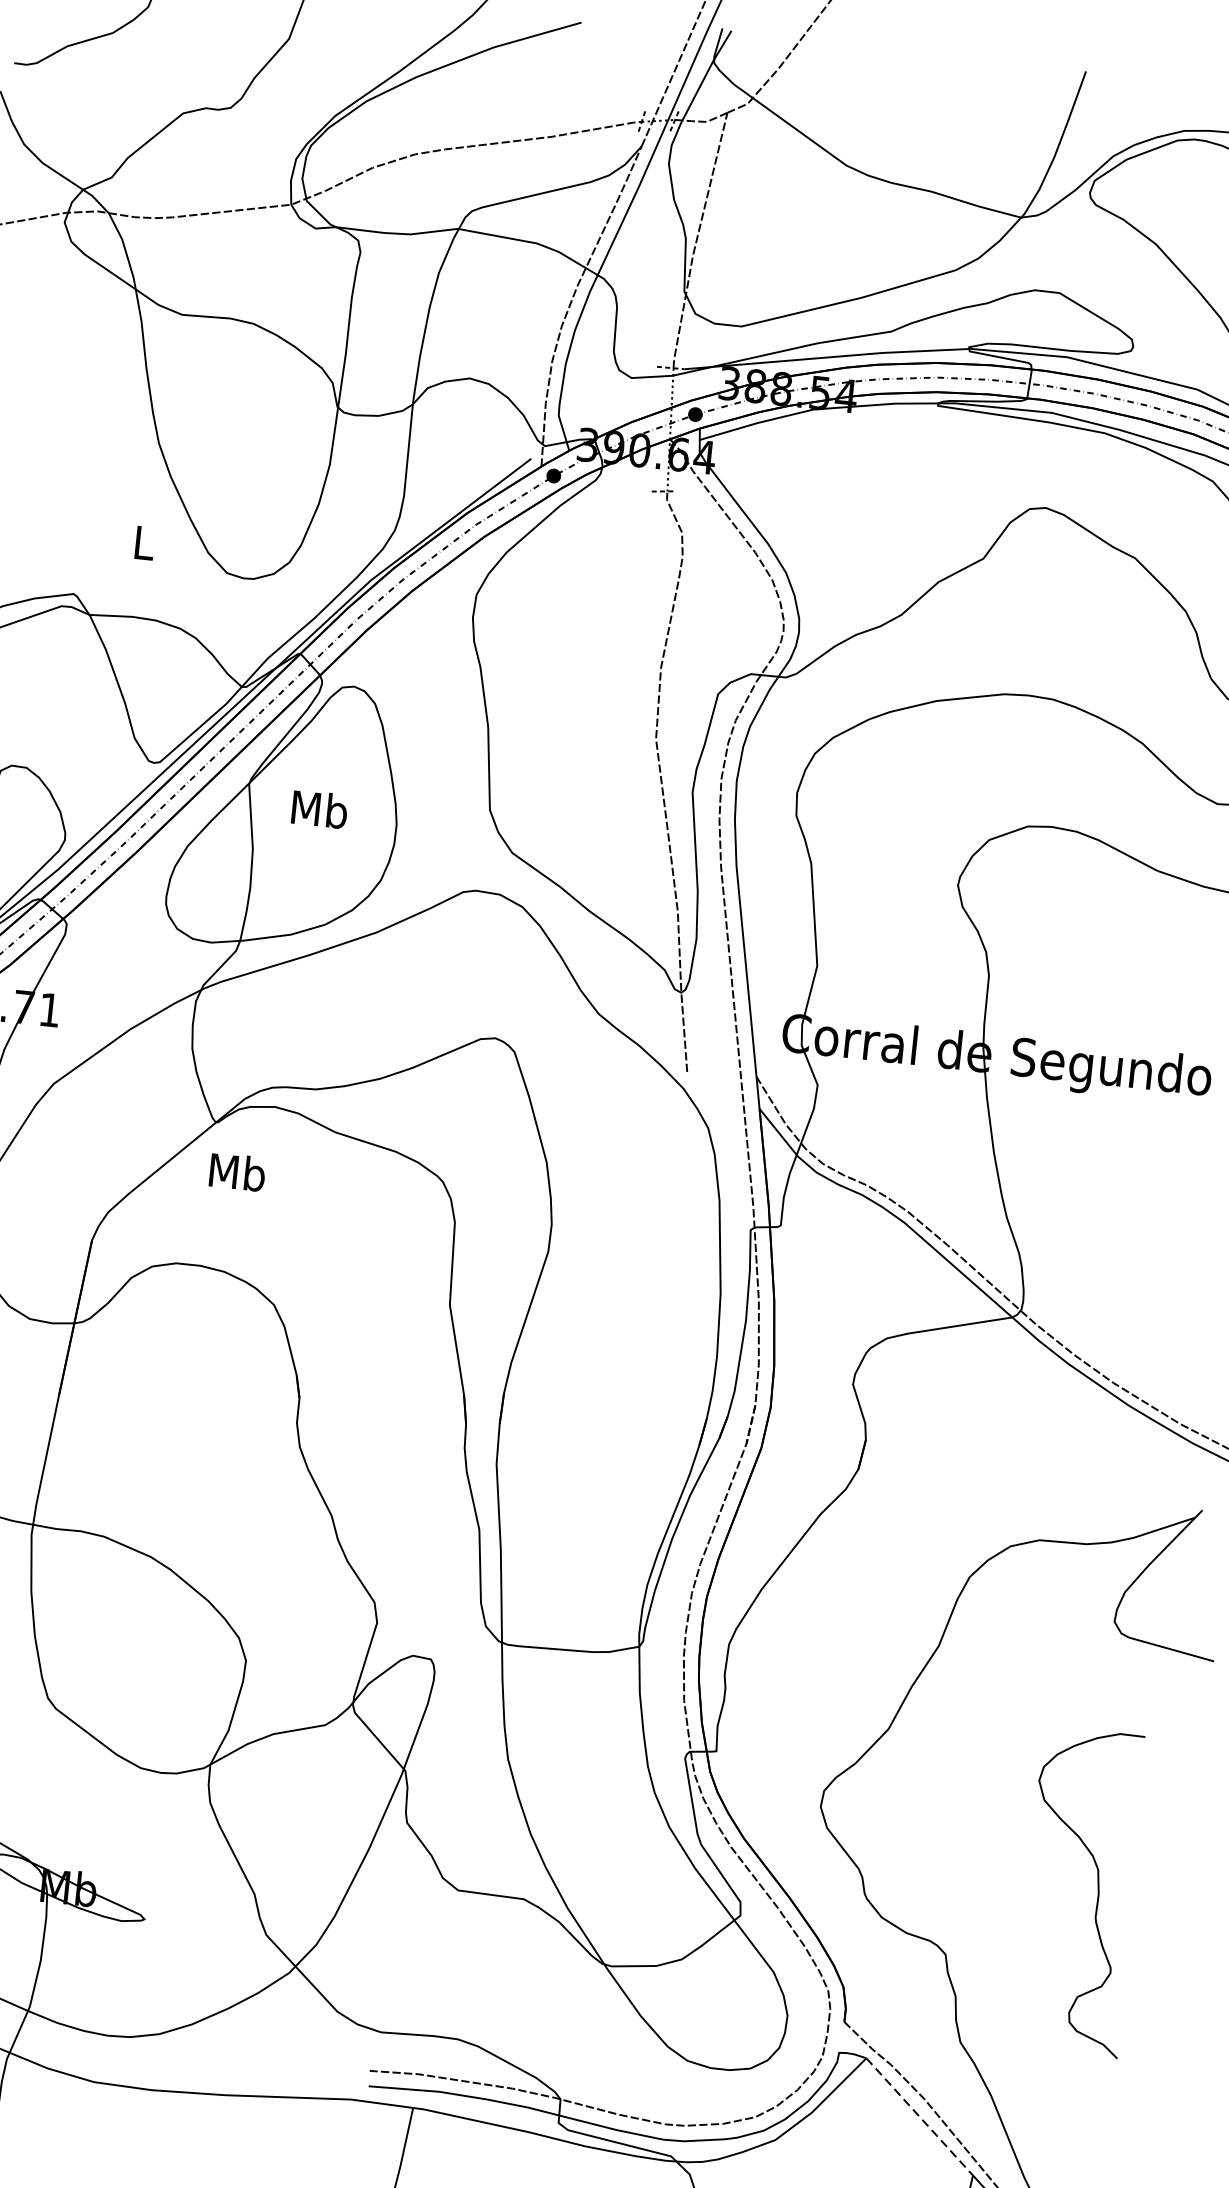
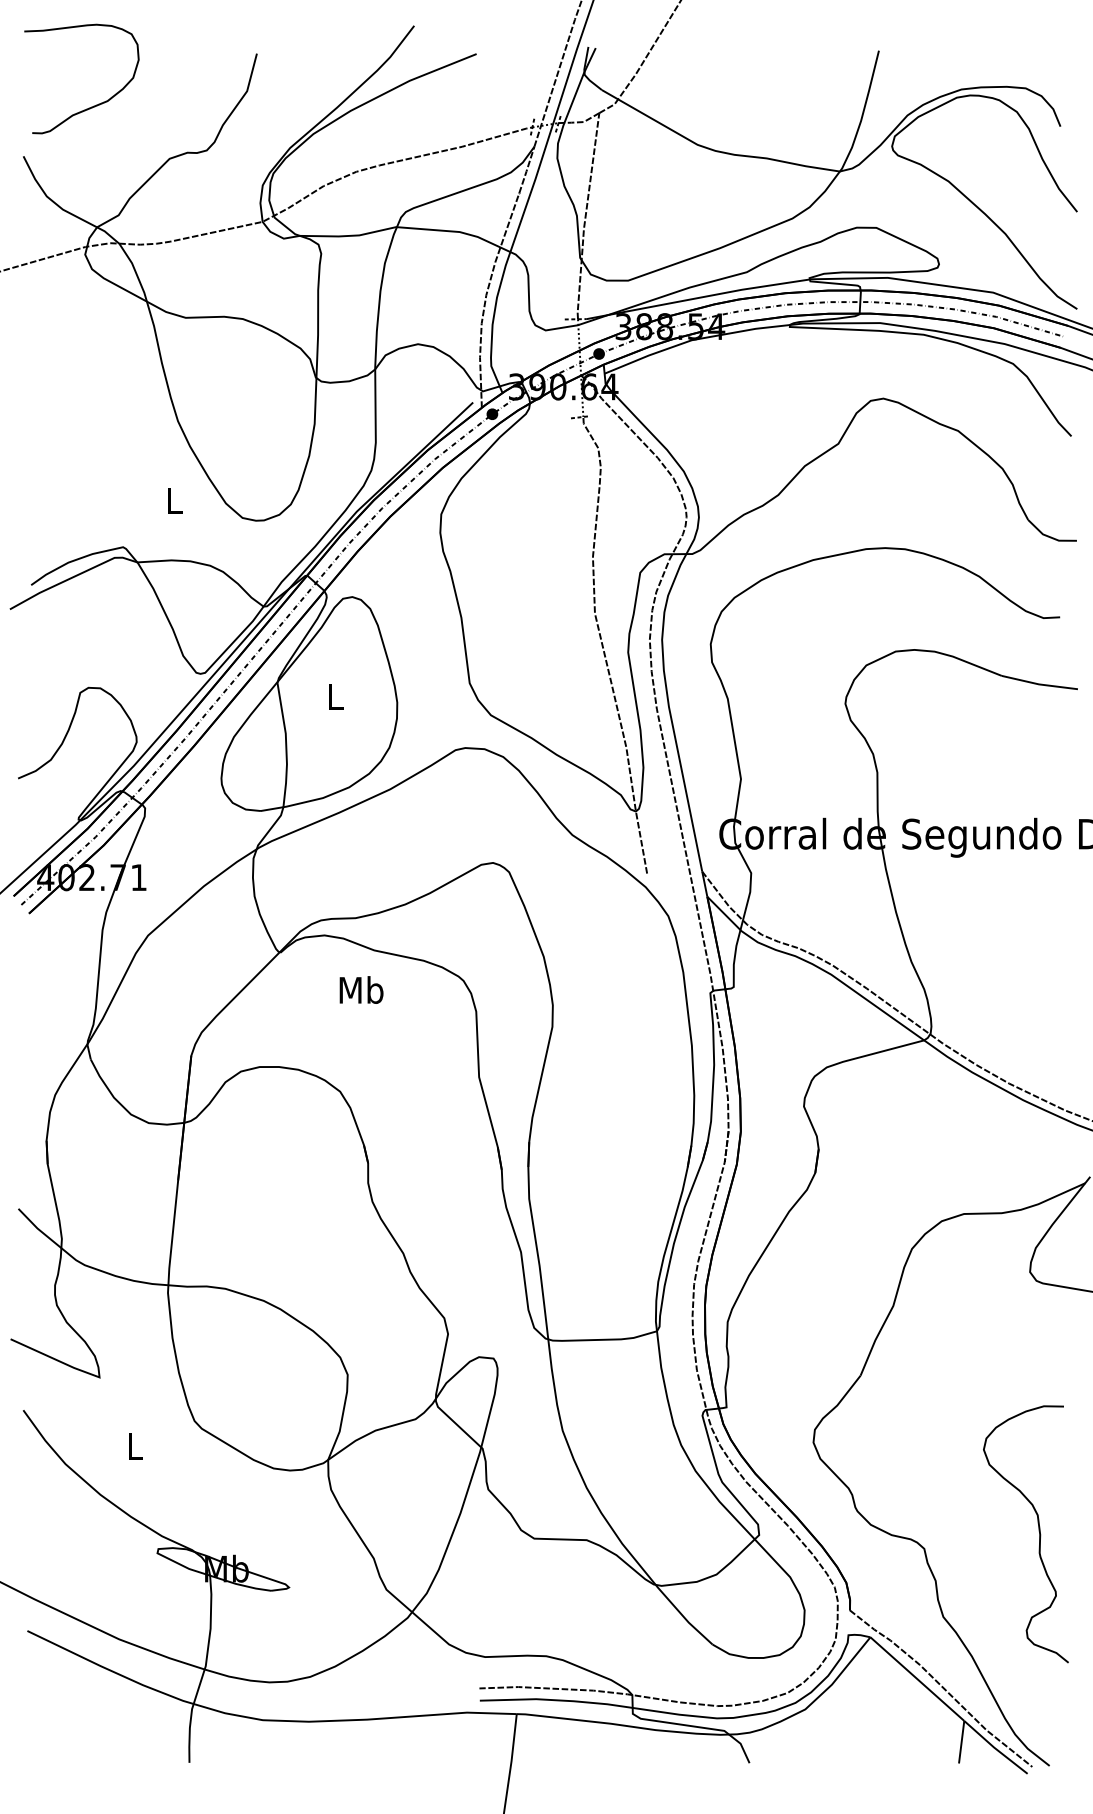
text: (320, 809) -> (335, 696), Mb -> L
text: (237, 1171) -> (361, 989), moved
curve: (1097, 1890) -> (1038, 1531), moved
line: (919, 2117) -> (917, 1679), dashed -> solid

